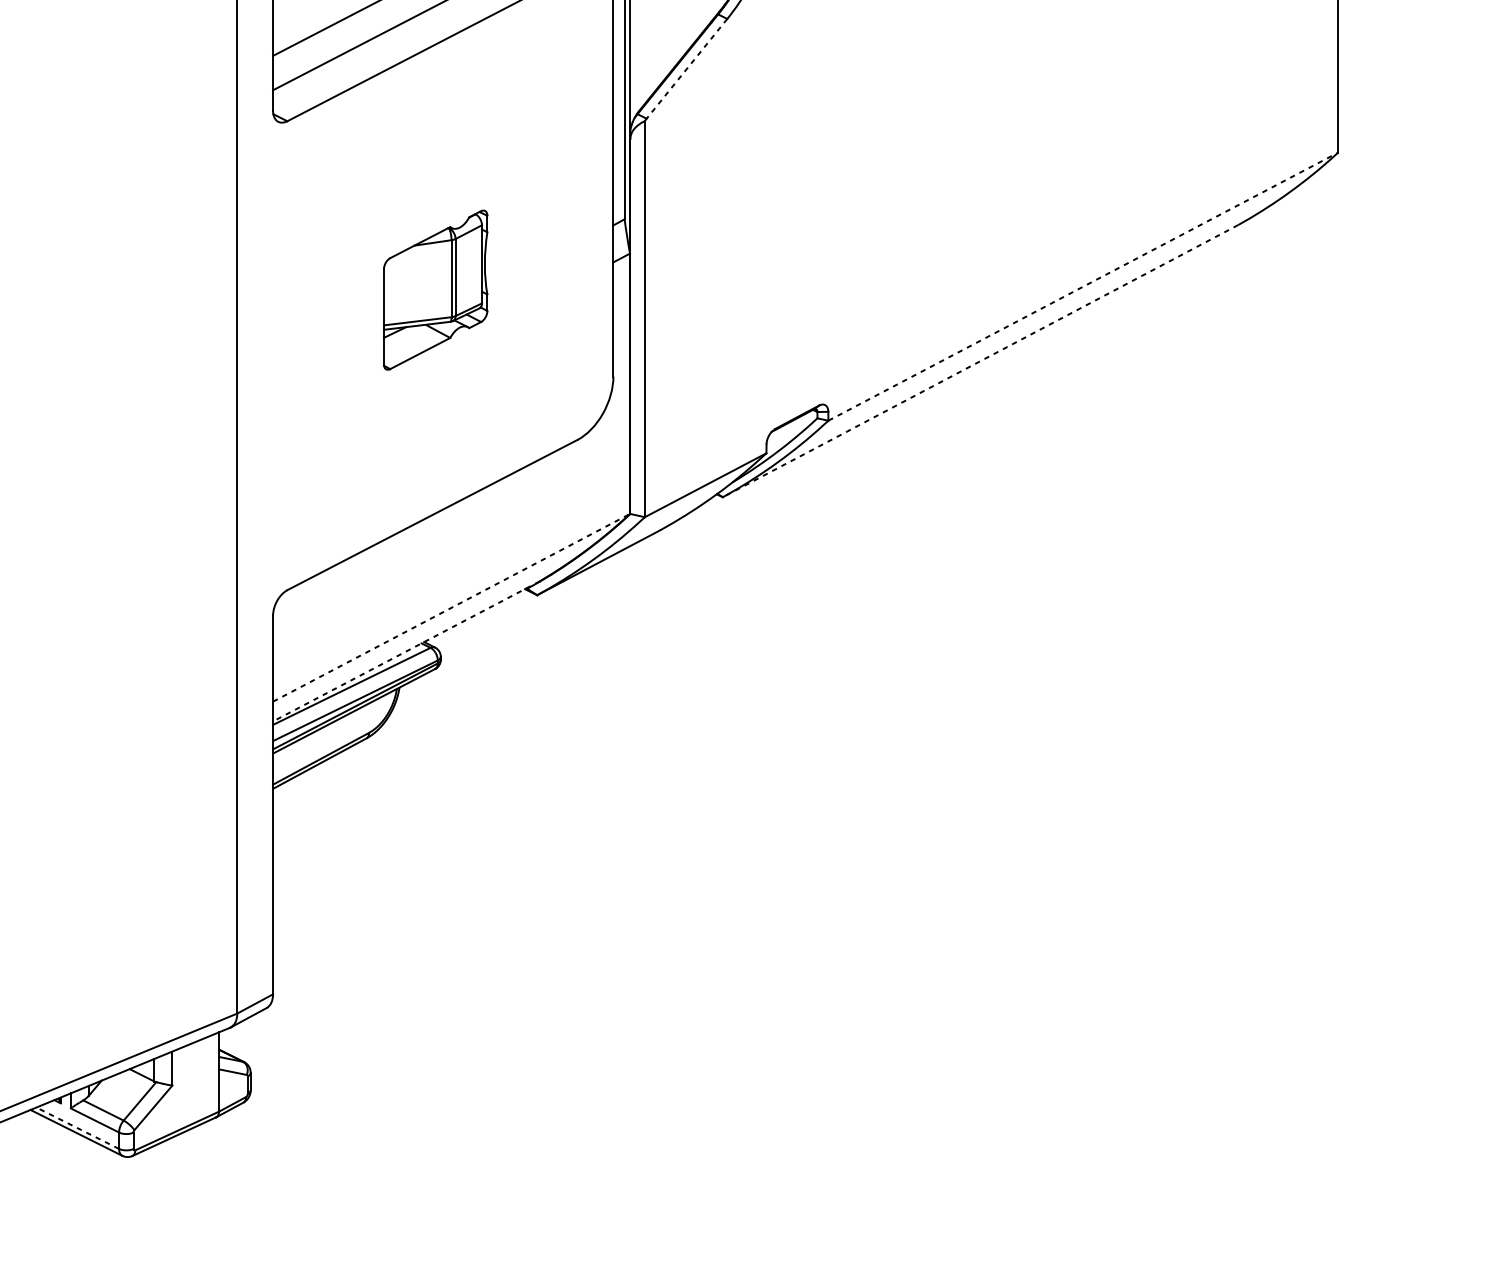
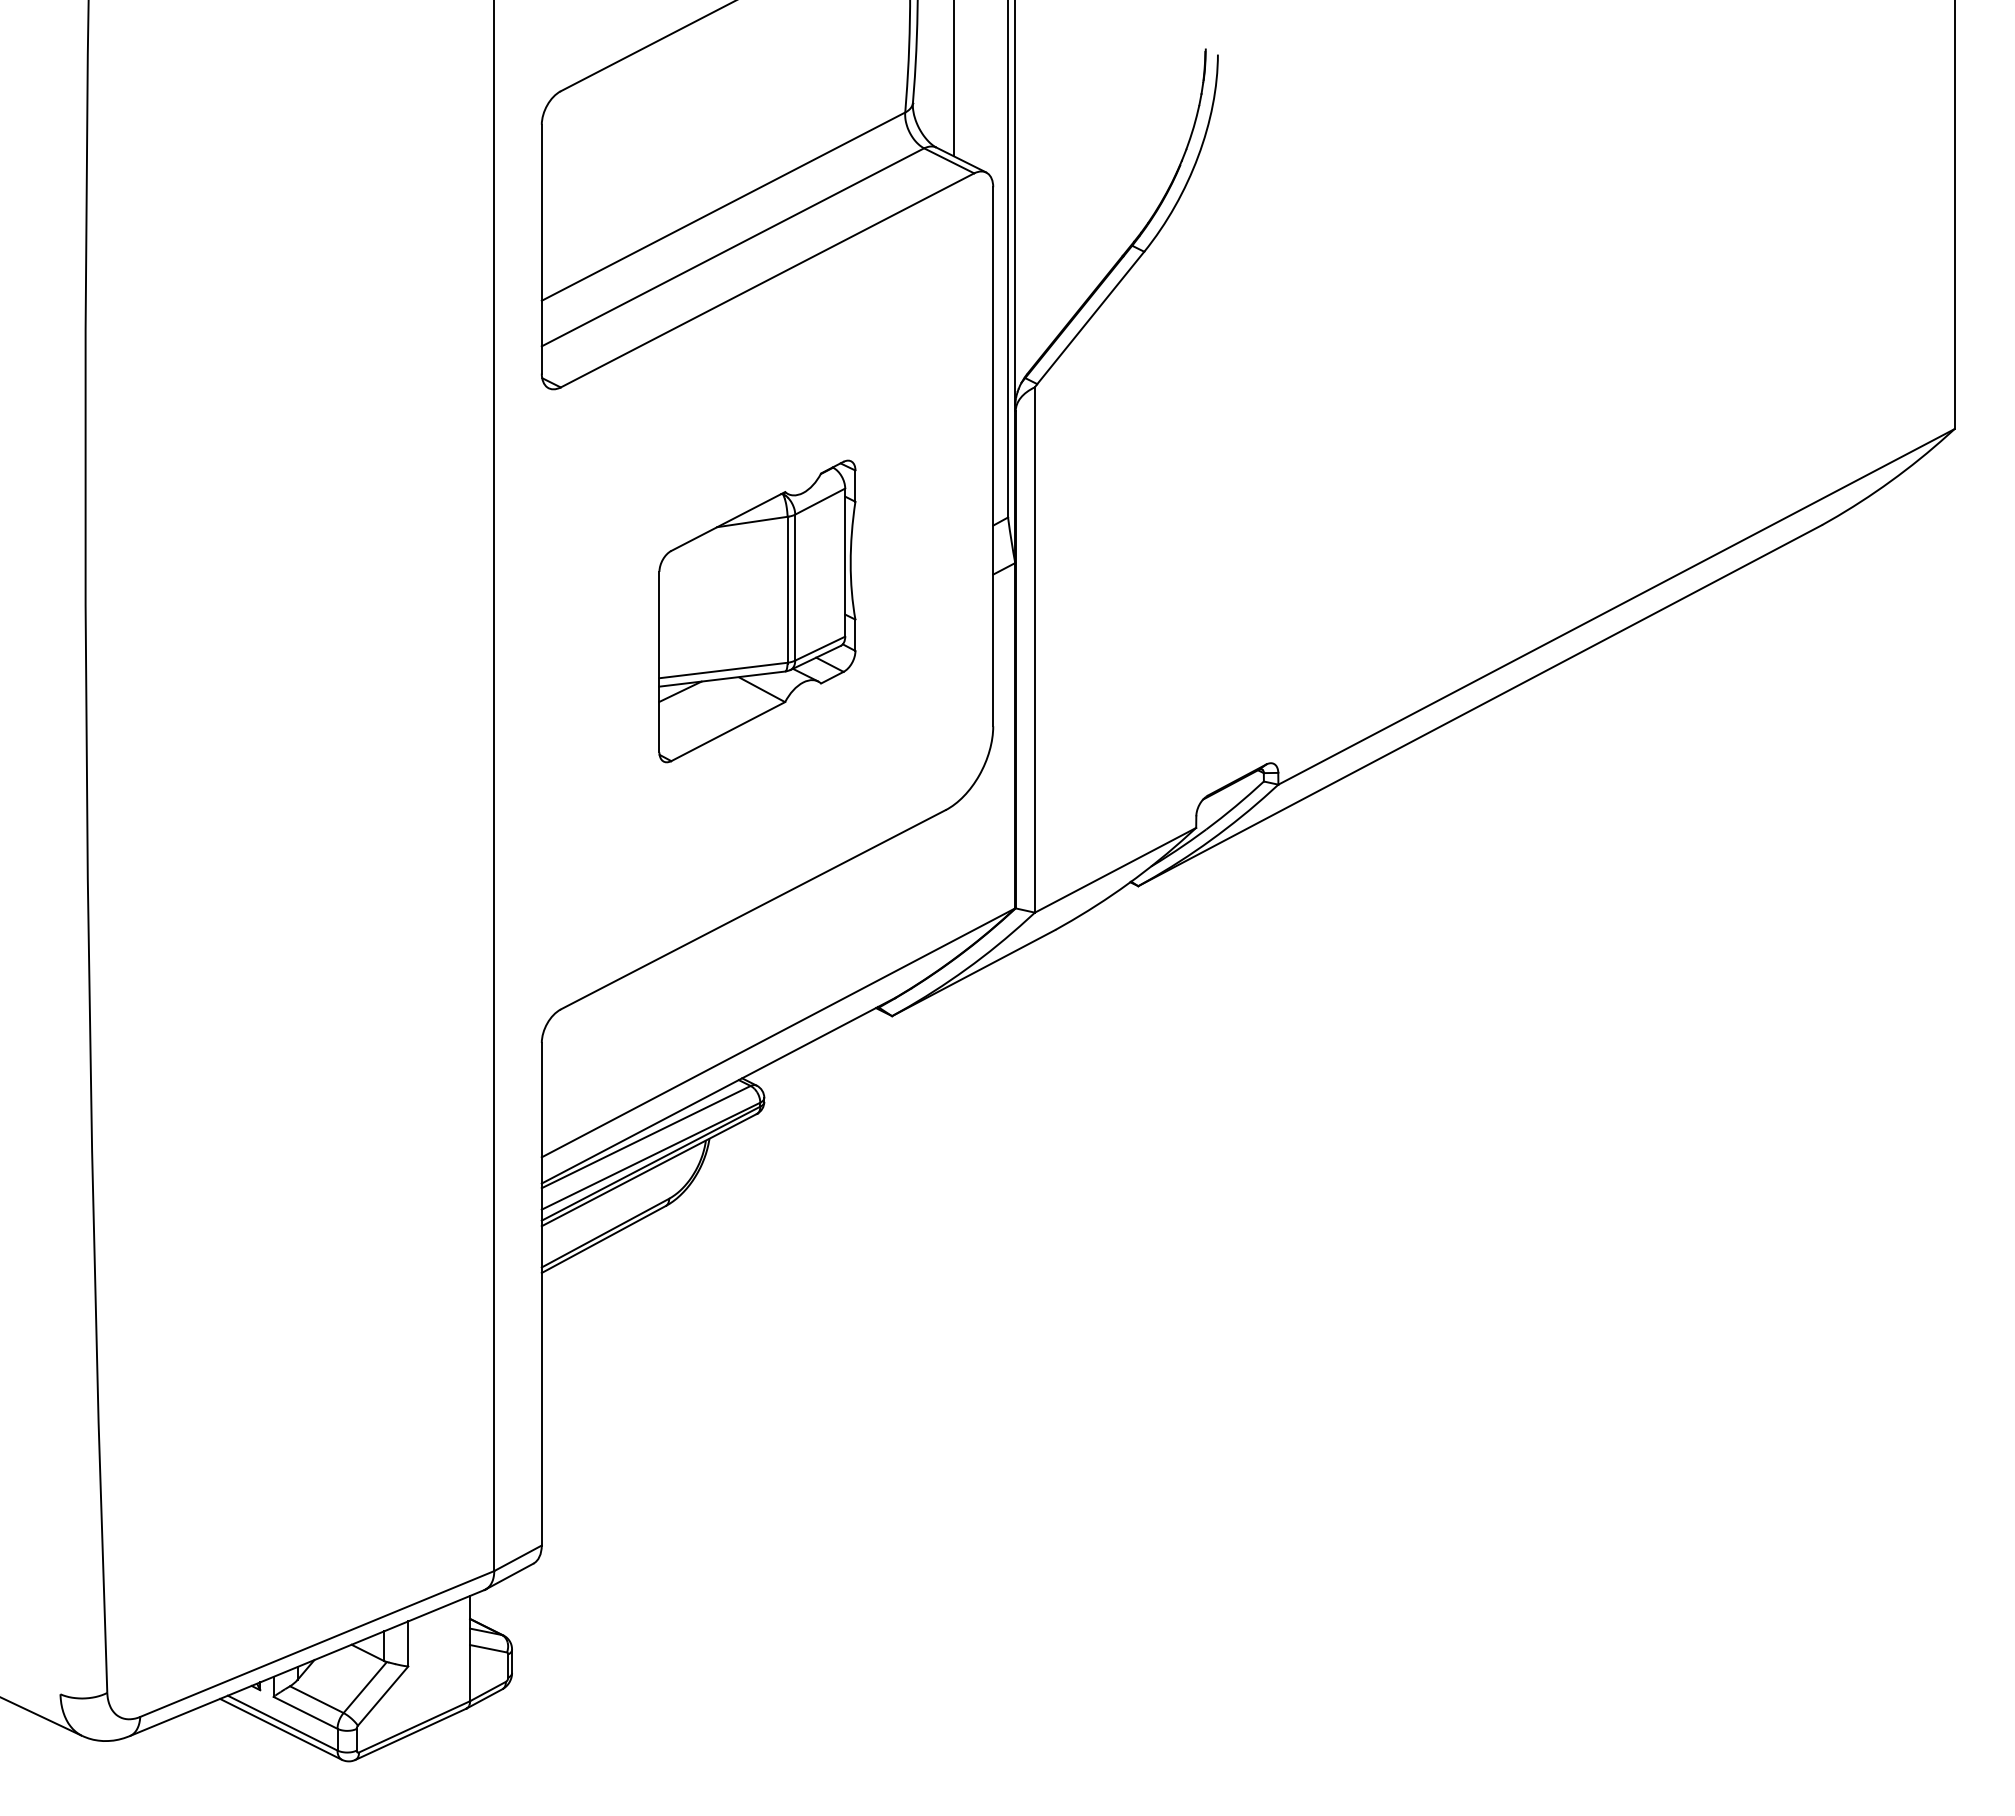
line: (686, 69) -> (1090, 318), dashed -> solid
line: (1083, 286) -> (1616, 606), dashed -> solid
part: (435, 290) -> (757, 611), size x1.43
line: (980, 361) -> (1480, 705), dashed -> solid
line: (451, 607) -> (778, 1032), dashed -> solid
line: (406, 651) -> (718, 1090), dashed -> solid
line: (77, 1127) -> (282, 1722), dashed -> solid

